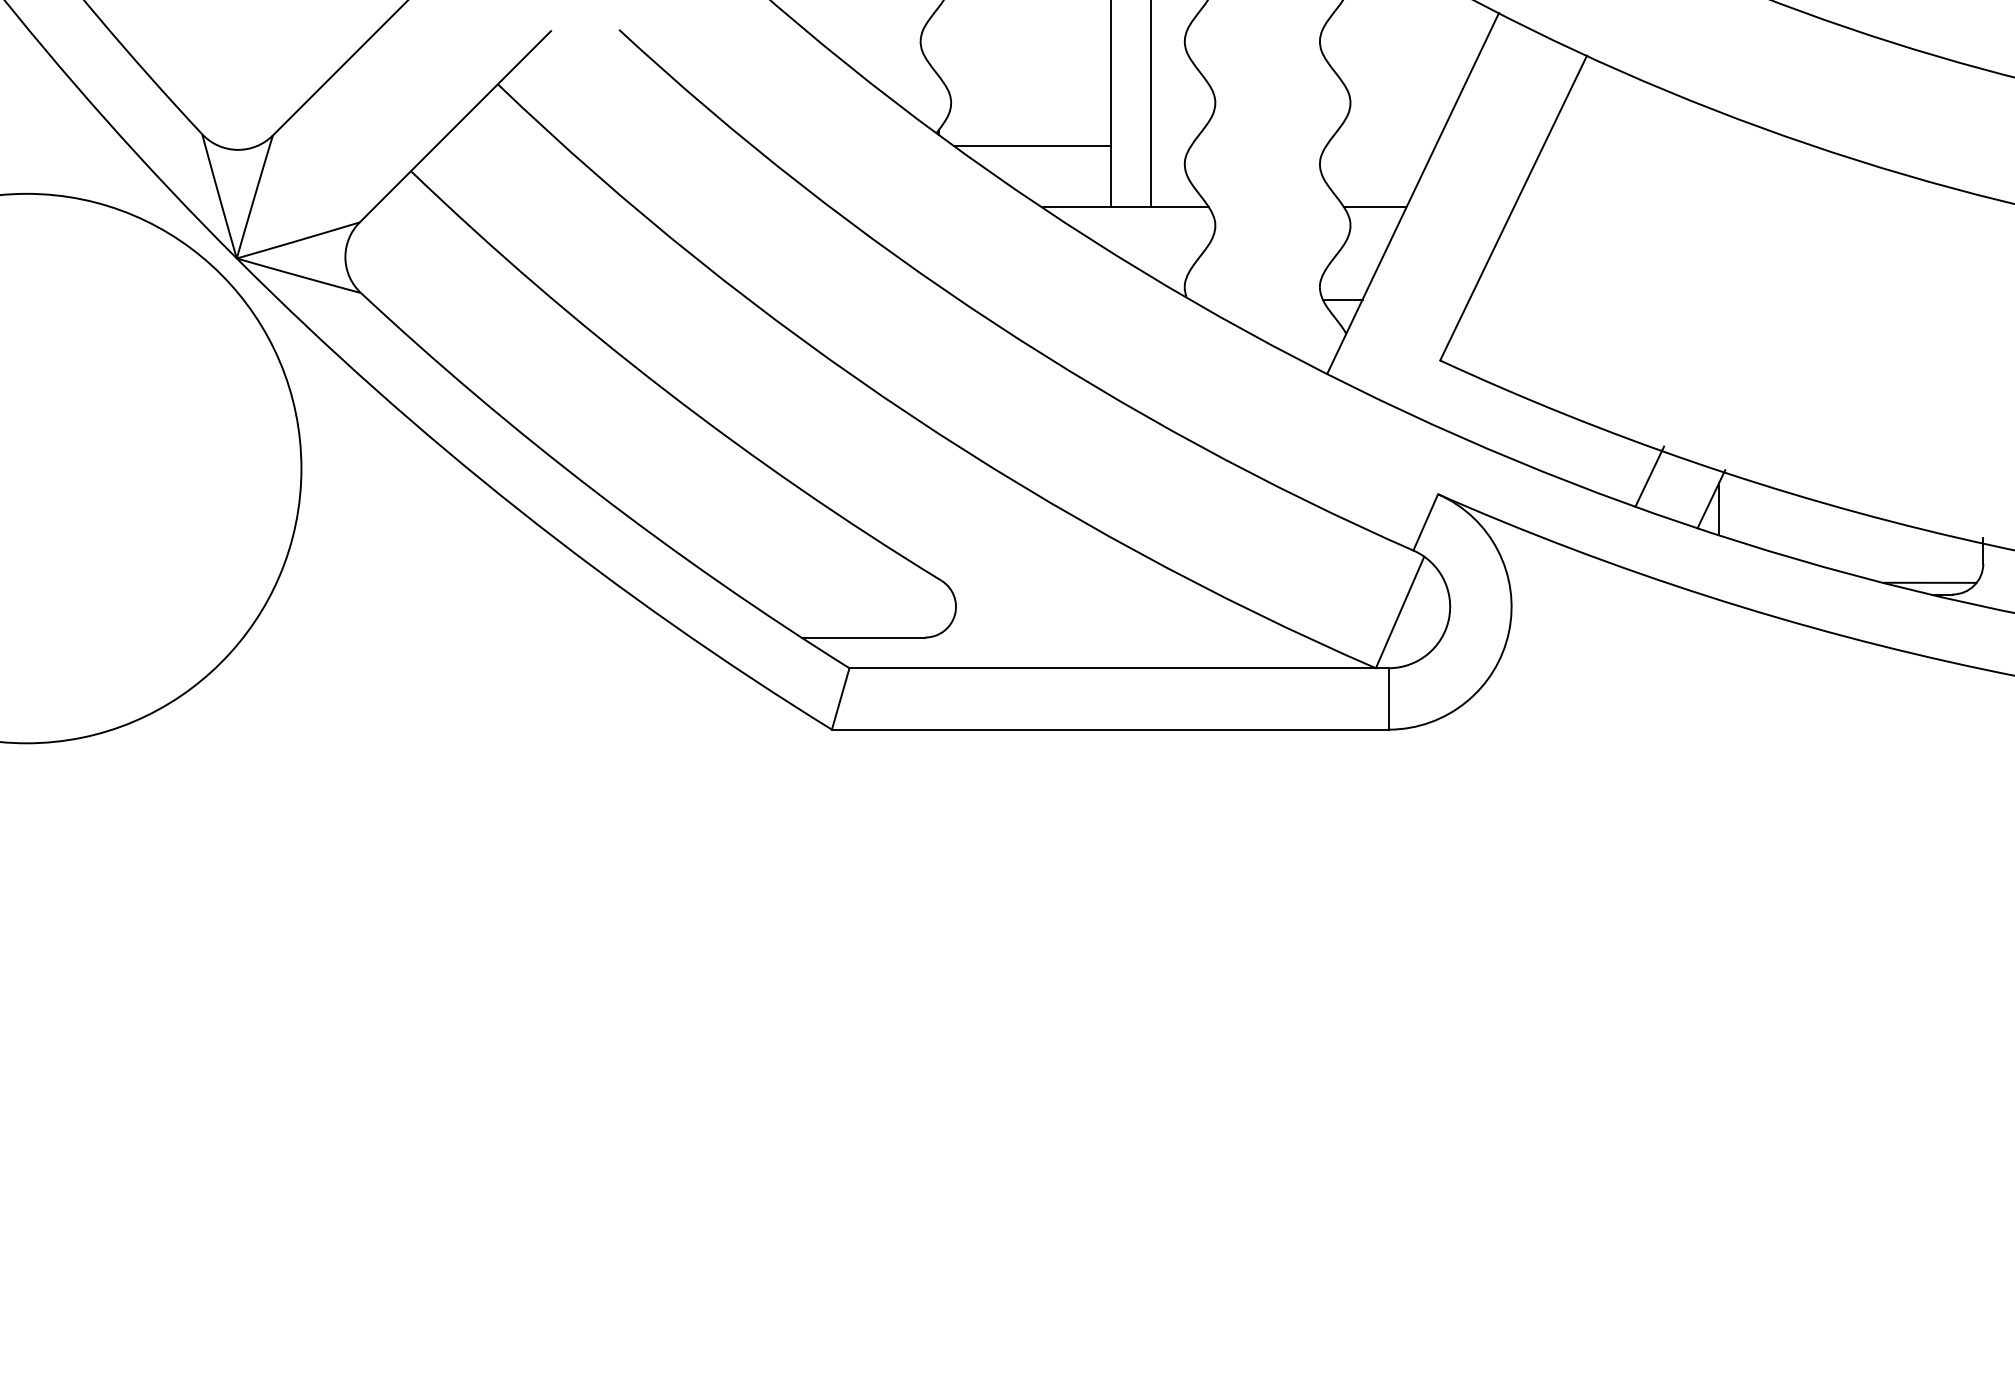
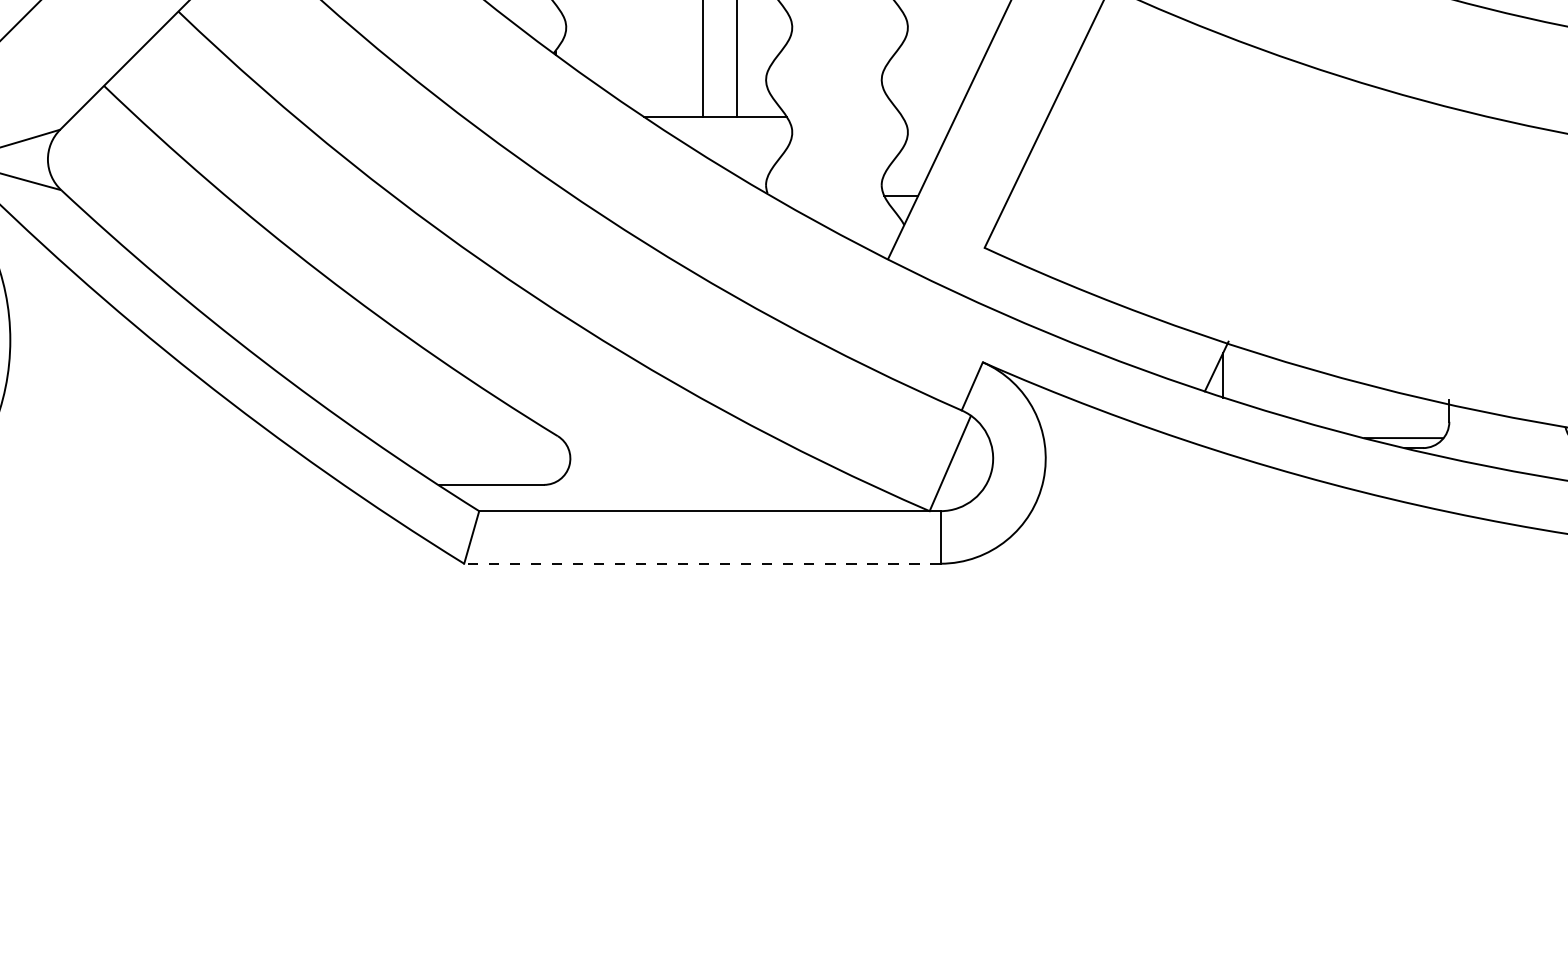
line: (1032, 146) -> (635, 64), removed
line: (1375, 207) -> (929, 116), removed
line: (1649, 476) -> (1163, 347), removed
line: (1109, 729) -> (701, 563), solid -> dashed

